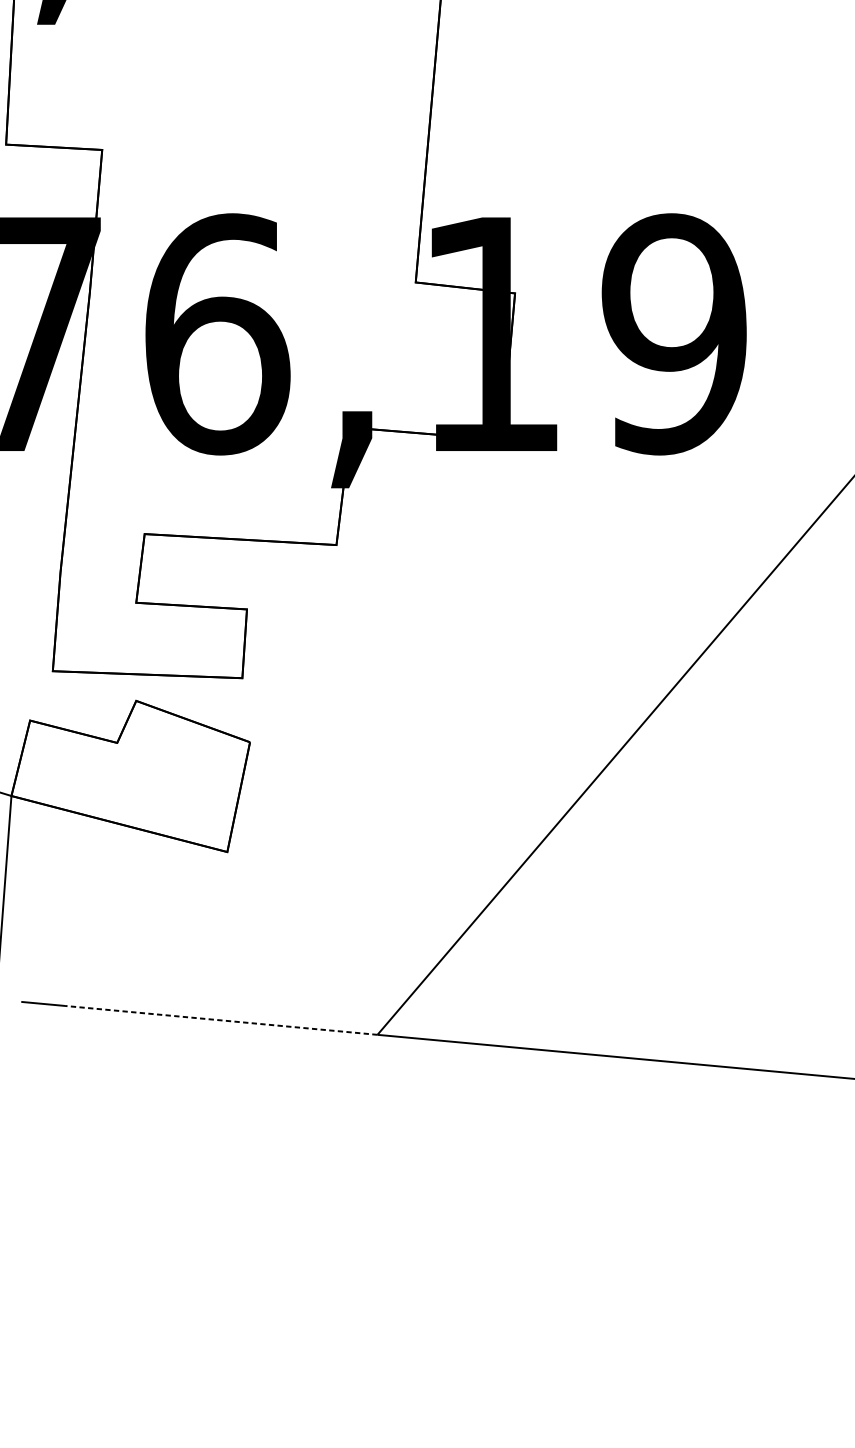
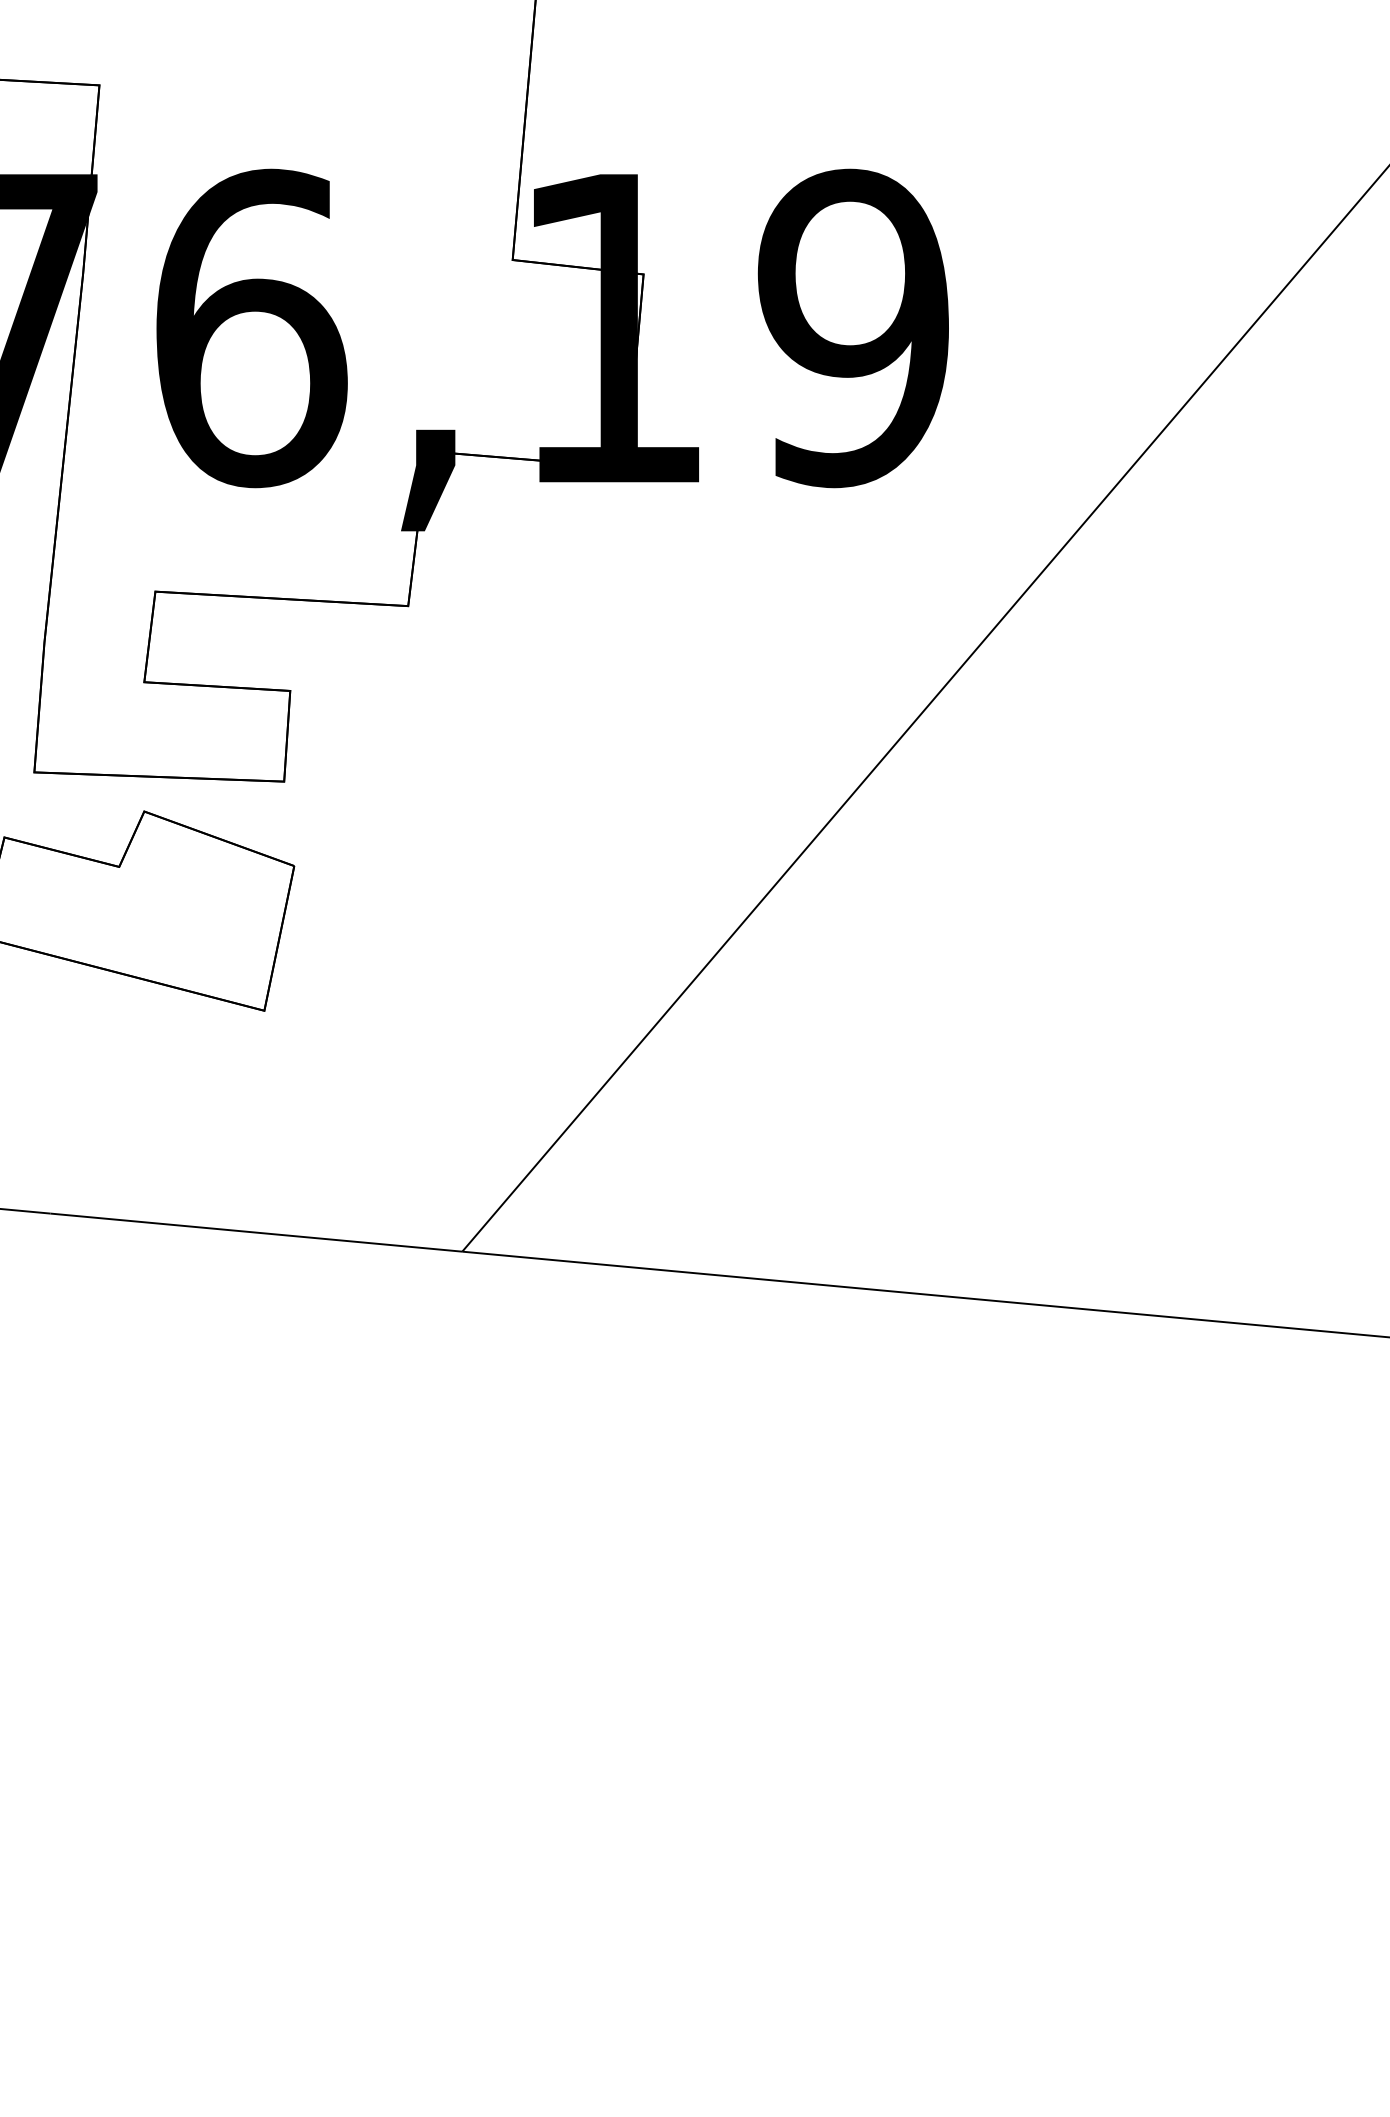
line: (221, 1020) -> (256, 1232), dashed -> solid

